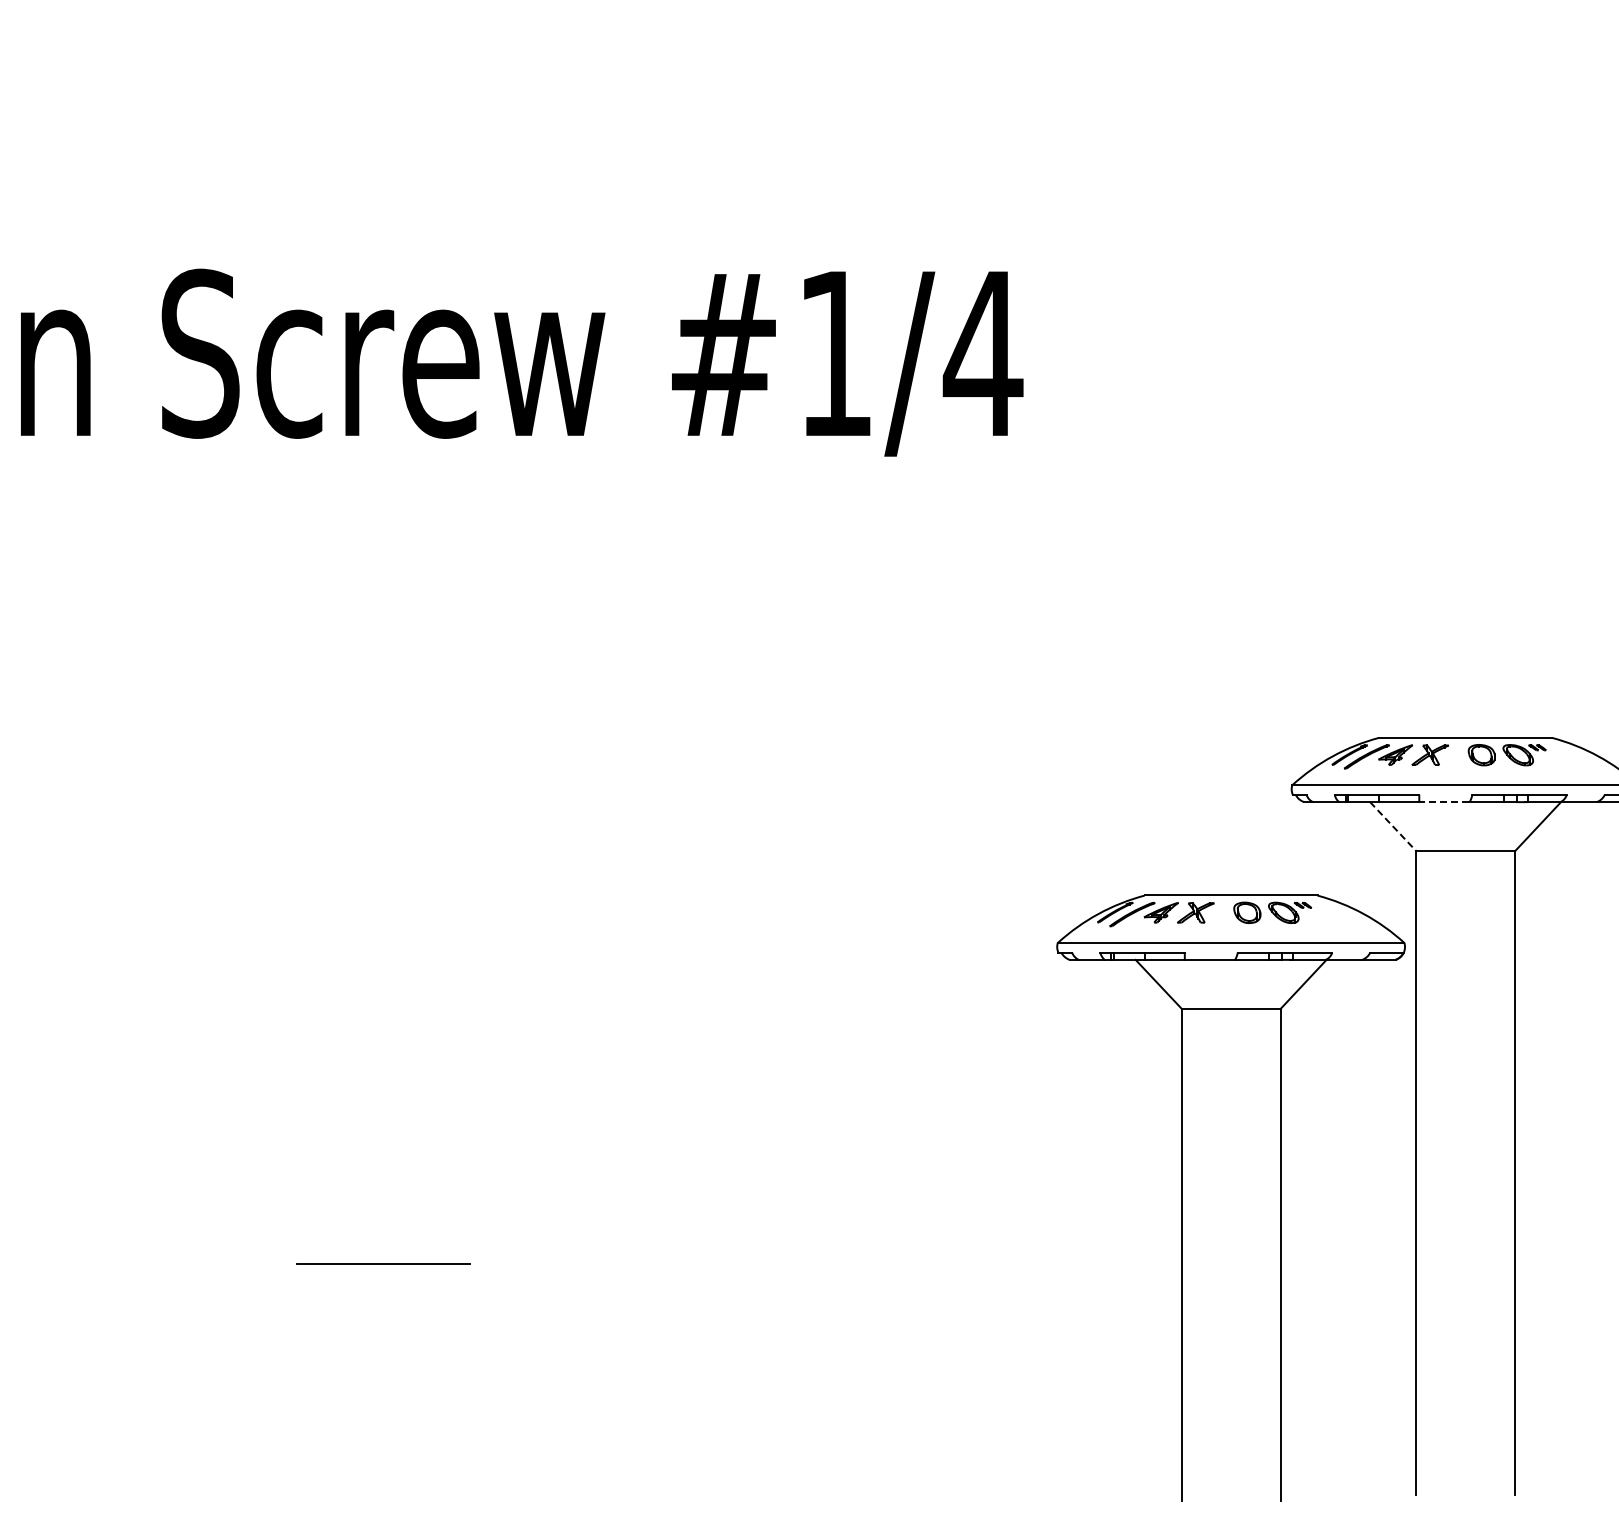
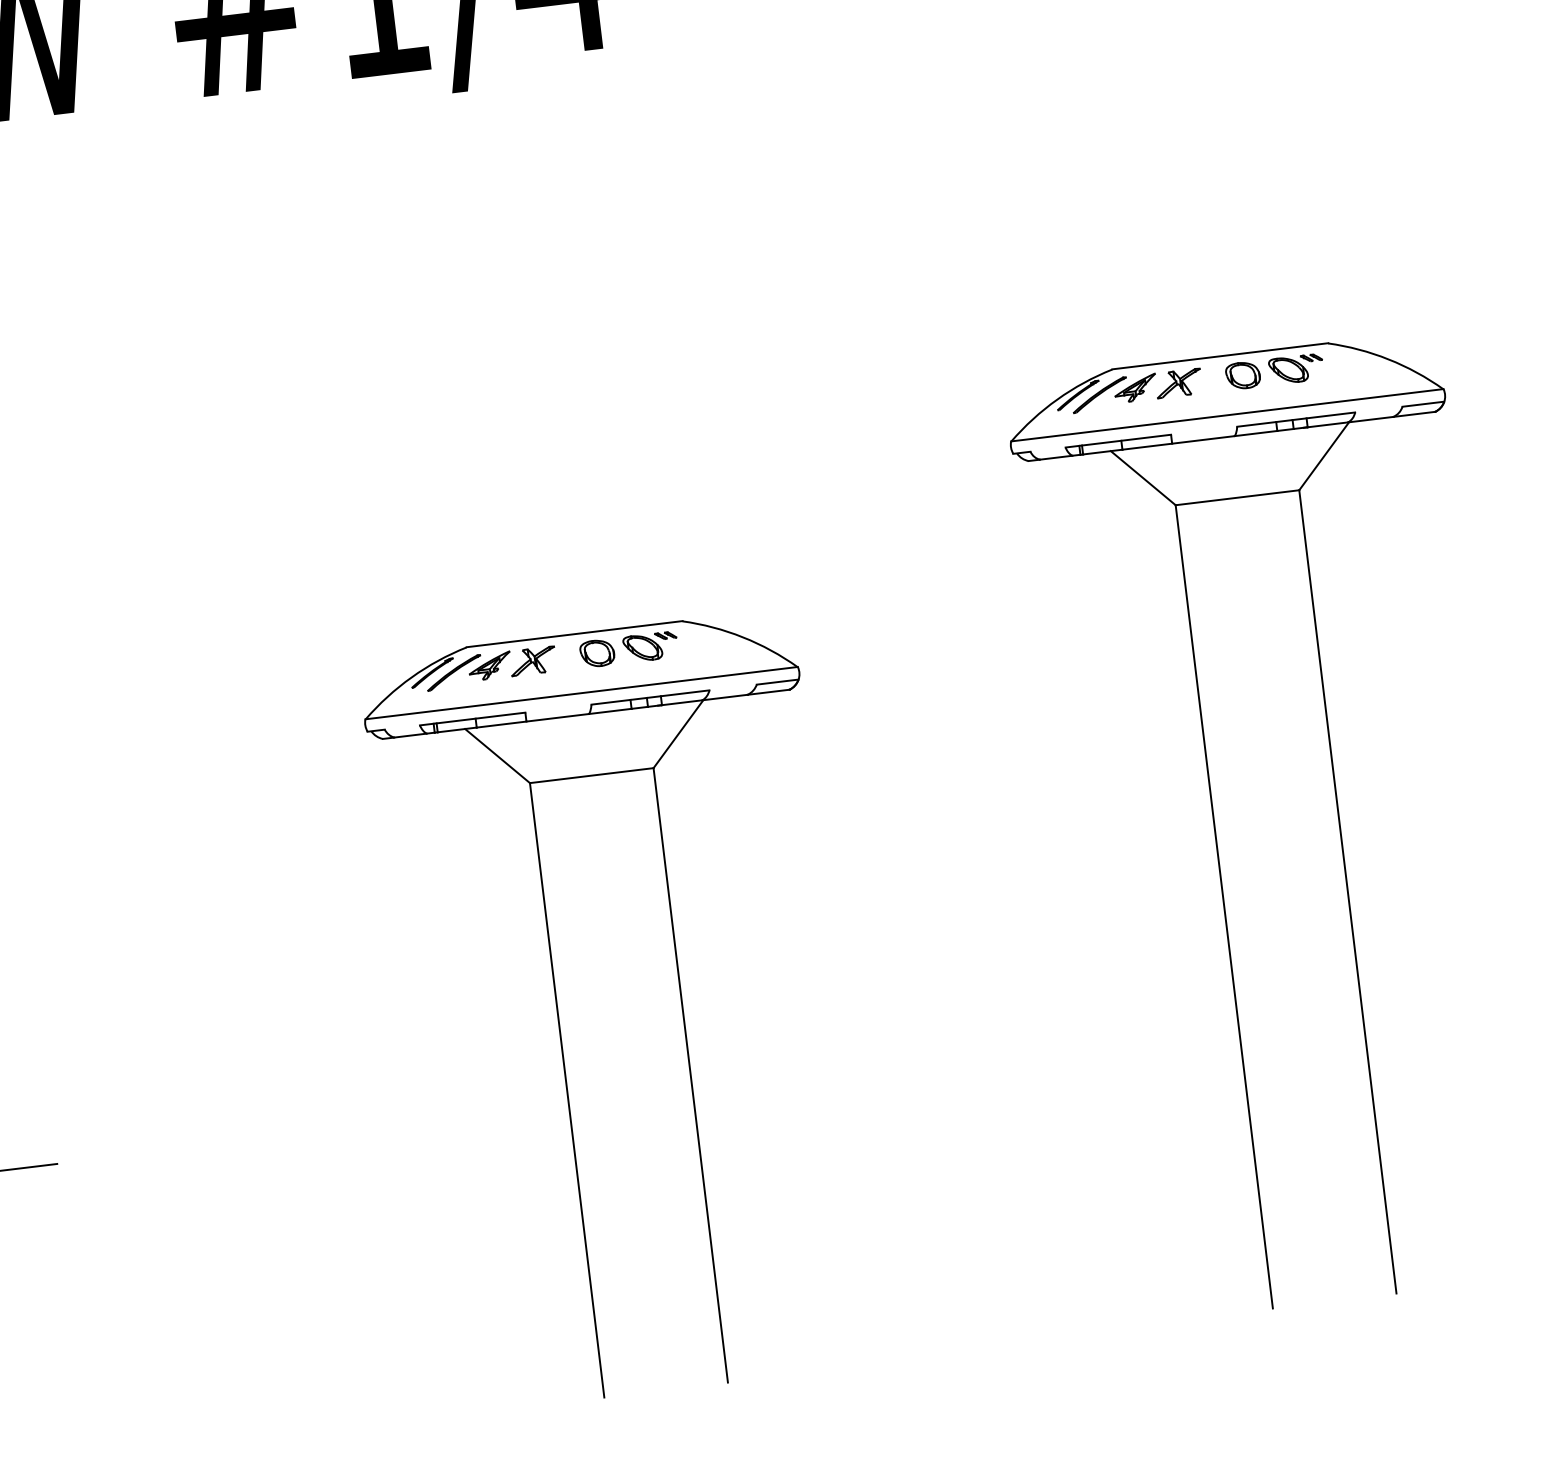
line: (1443, 802) -> (1202, 440), dashed -> solid
line: (1393, 826) -> (1143, 477), dashed -> solid
part: (1182, 1197) -> (559, 1018), moved

